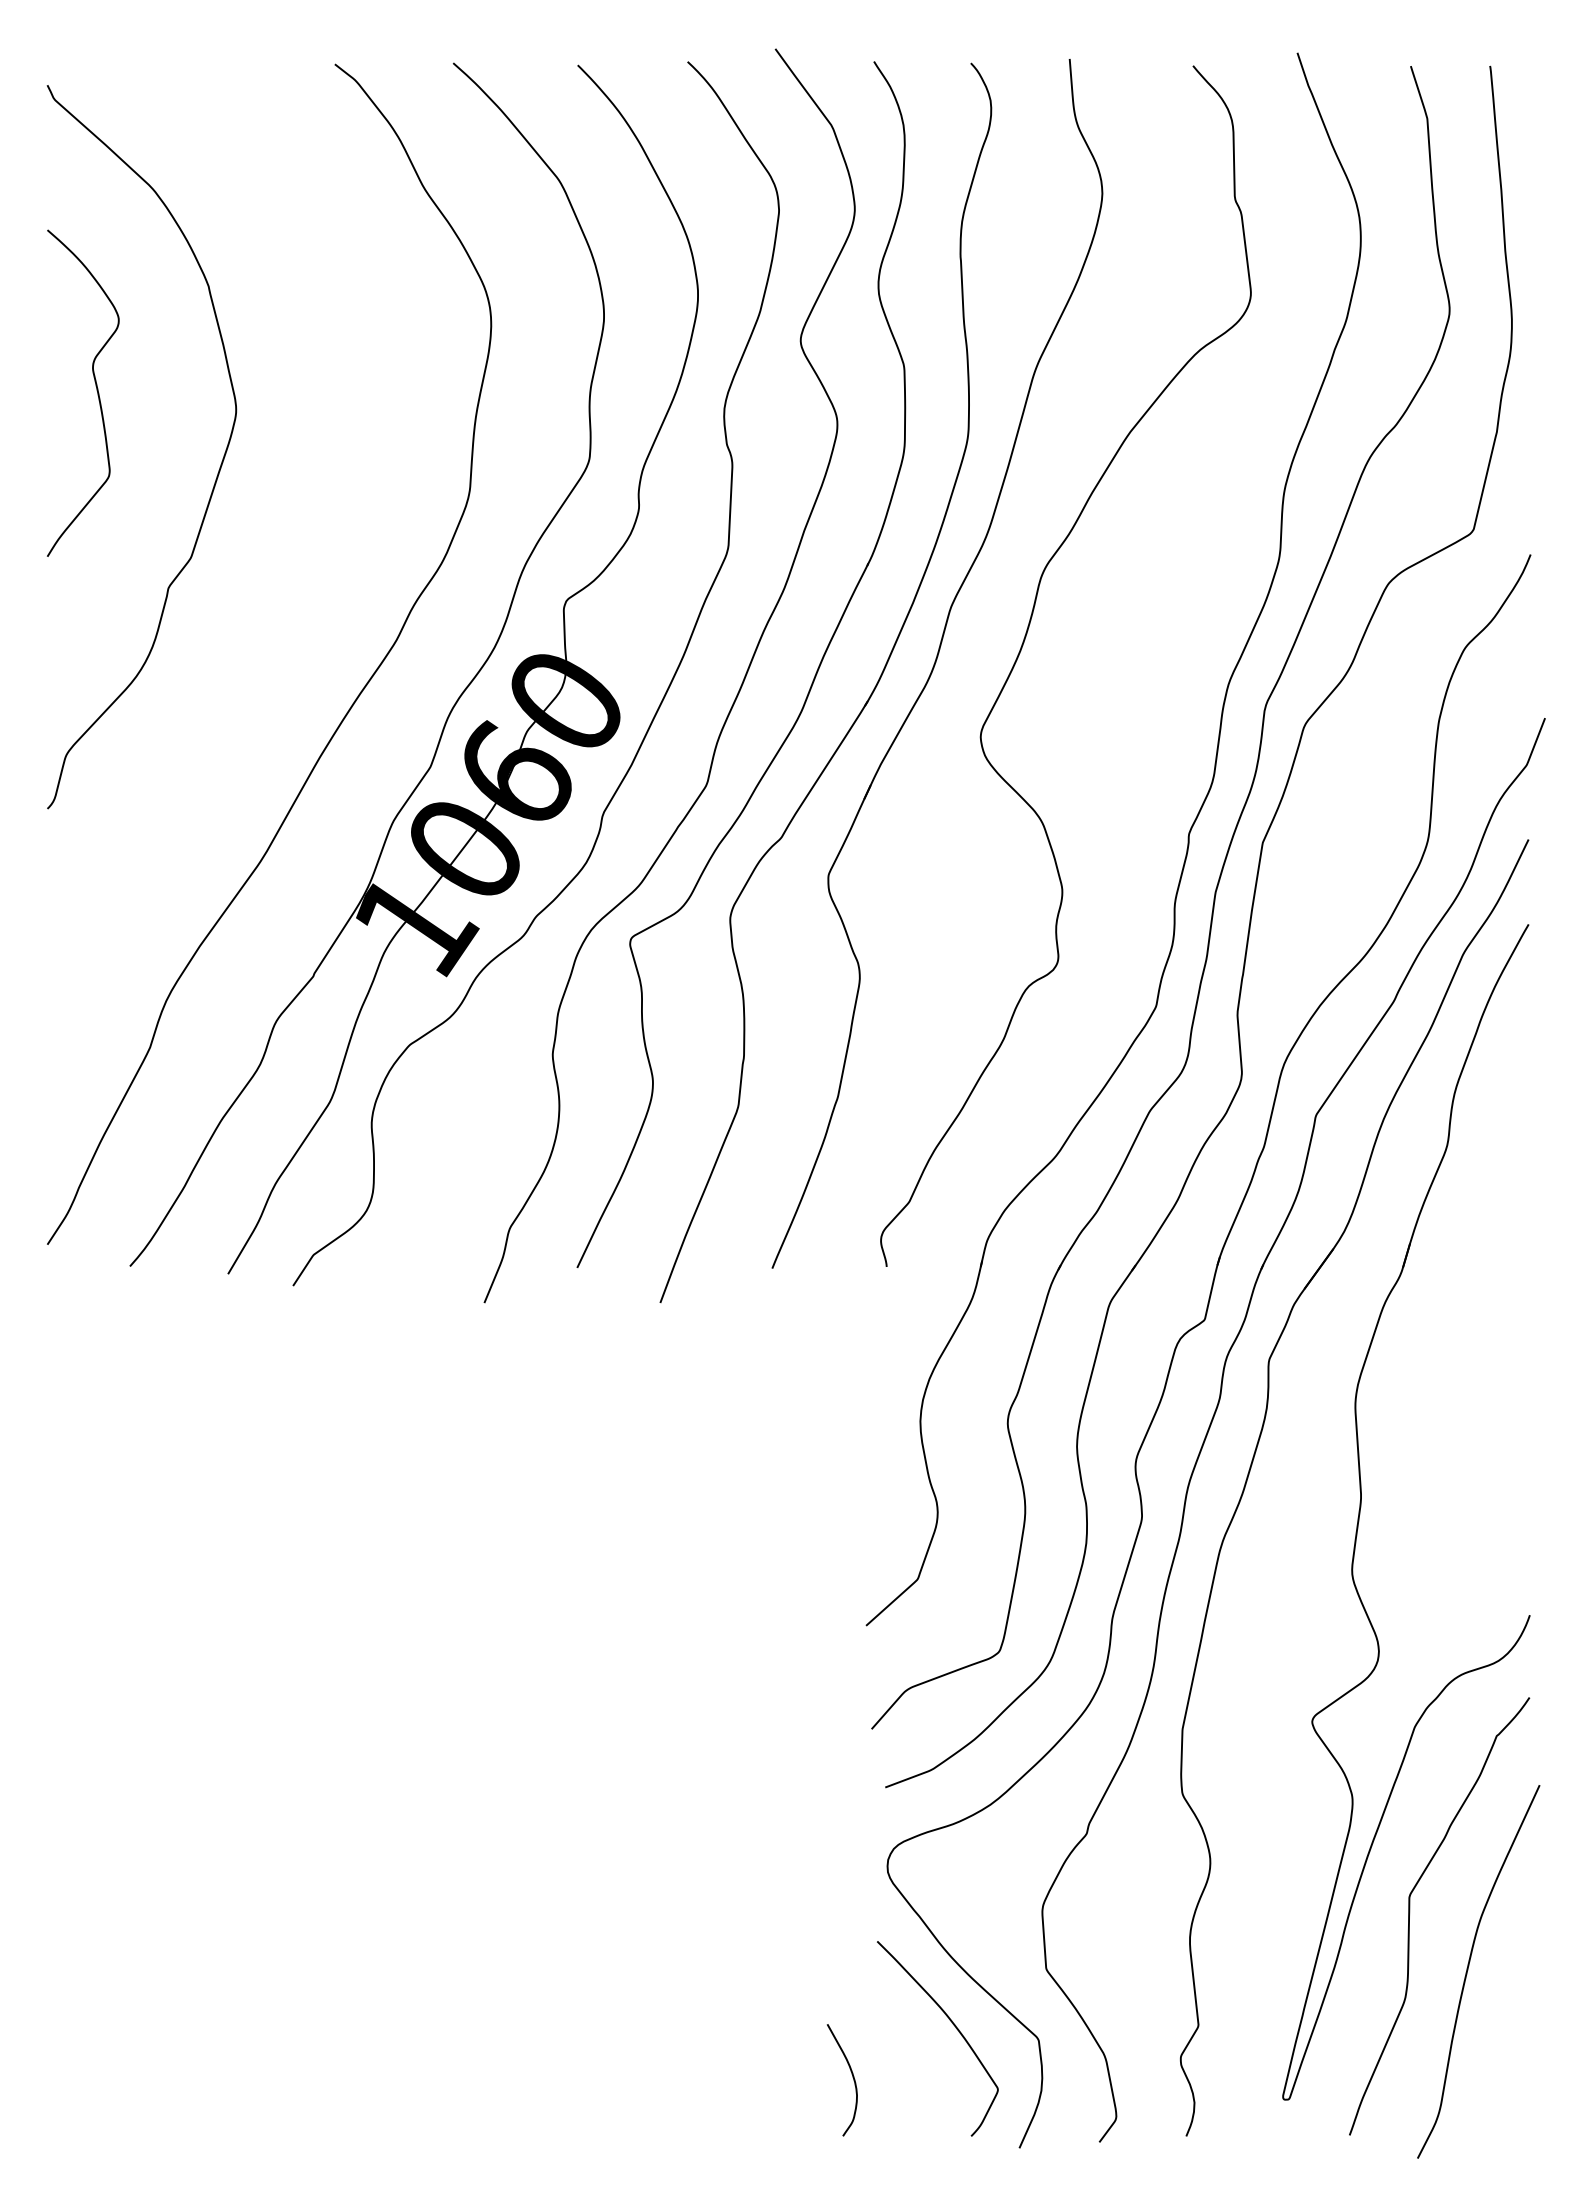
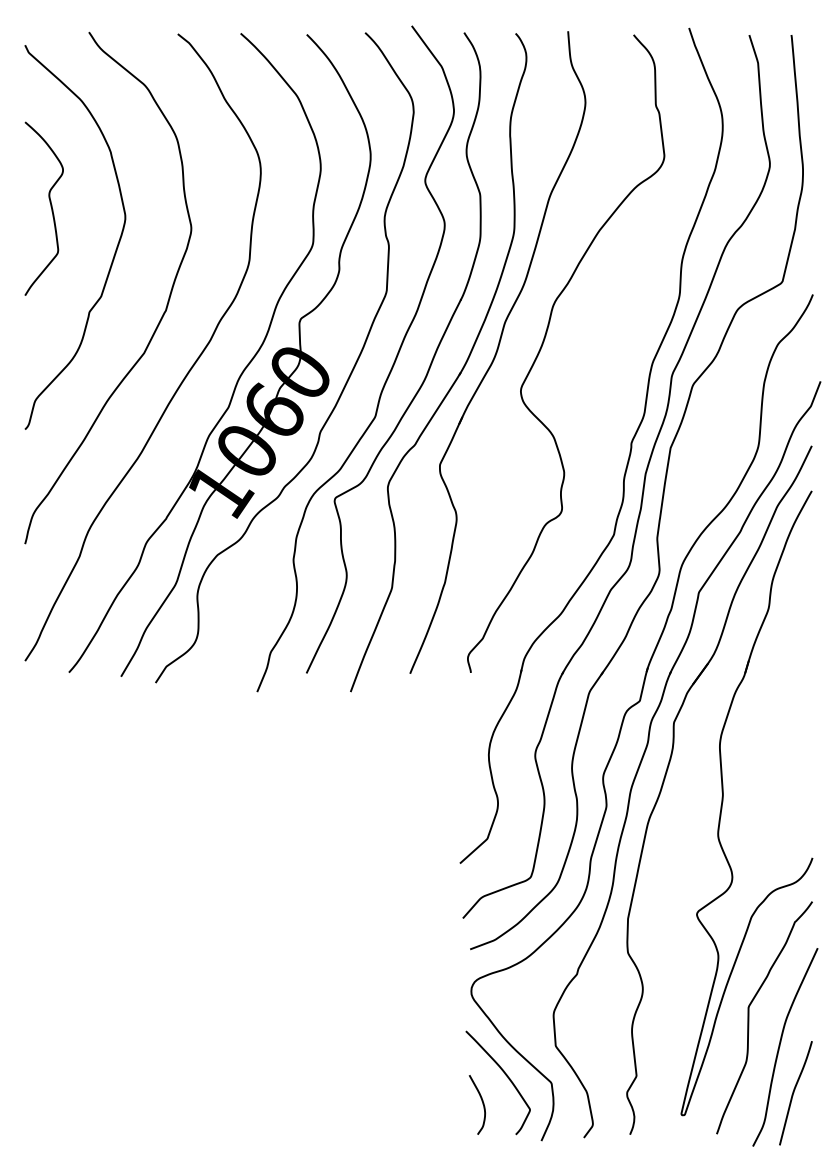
curve: (306, 592) -> (162, 314), added
curve: (1495, 2056) -> (794, 1092), added
curve: (850, 2073) -> (481, 1101), moved

